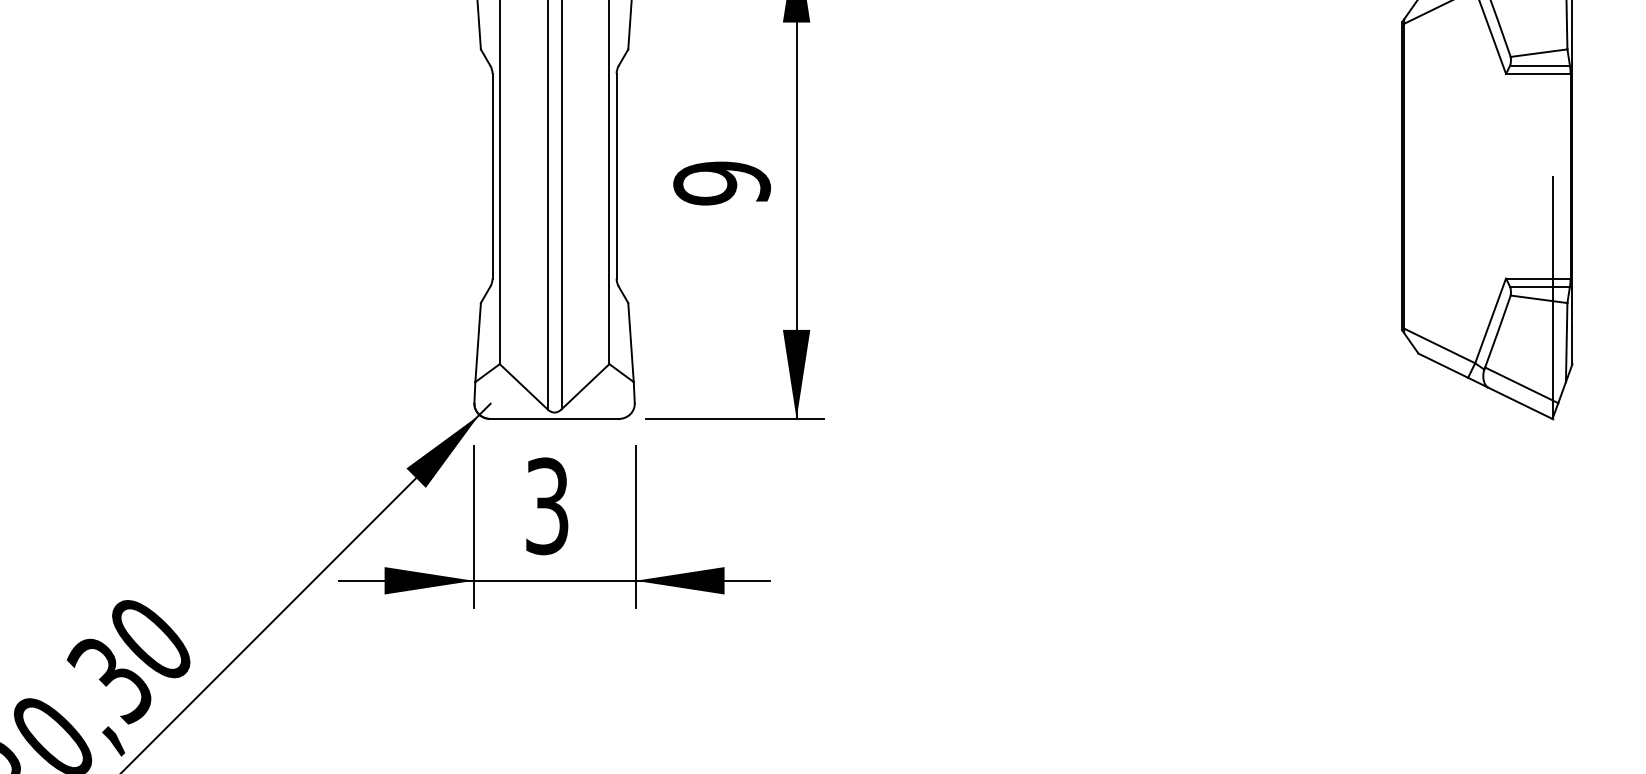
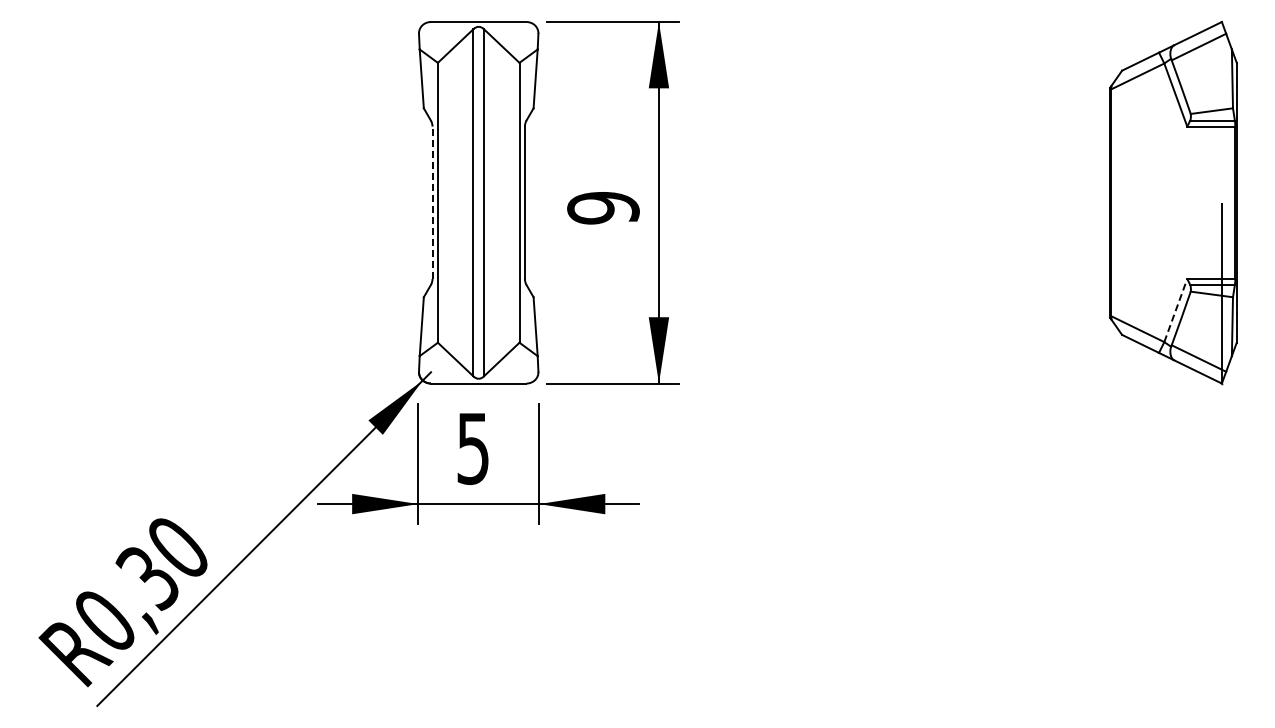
line: (492, 175) -> (432, 202), solid -> dashed
line: (1490, 320) -> (1175, 310), solid -> dashed
text: (547, 506) -> (473, 448), 3 -> 5

